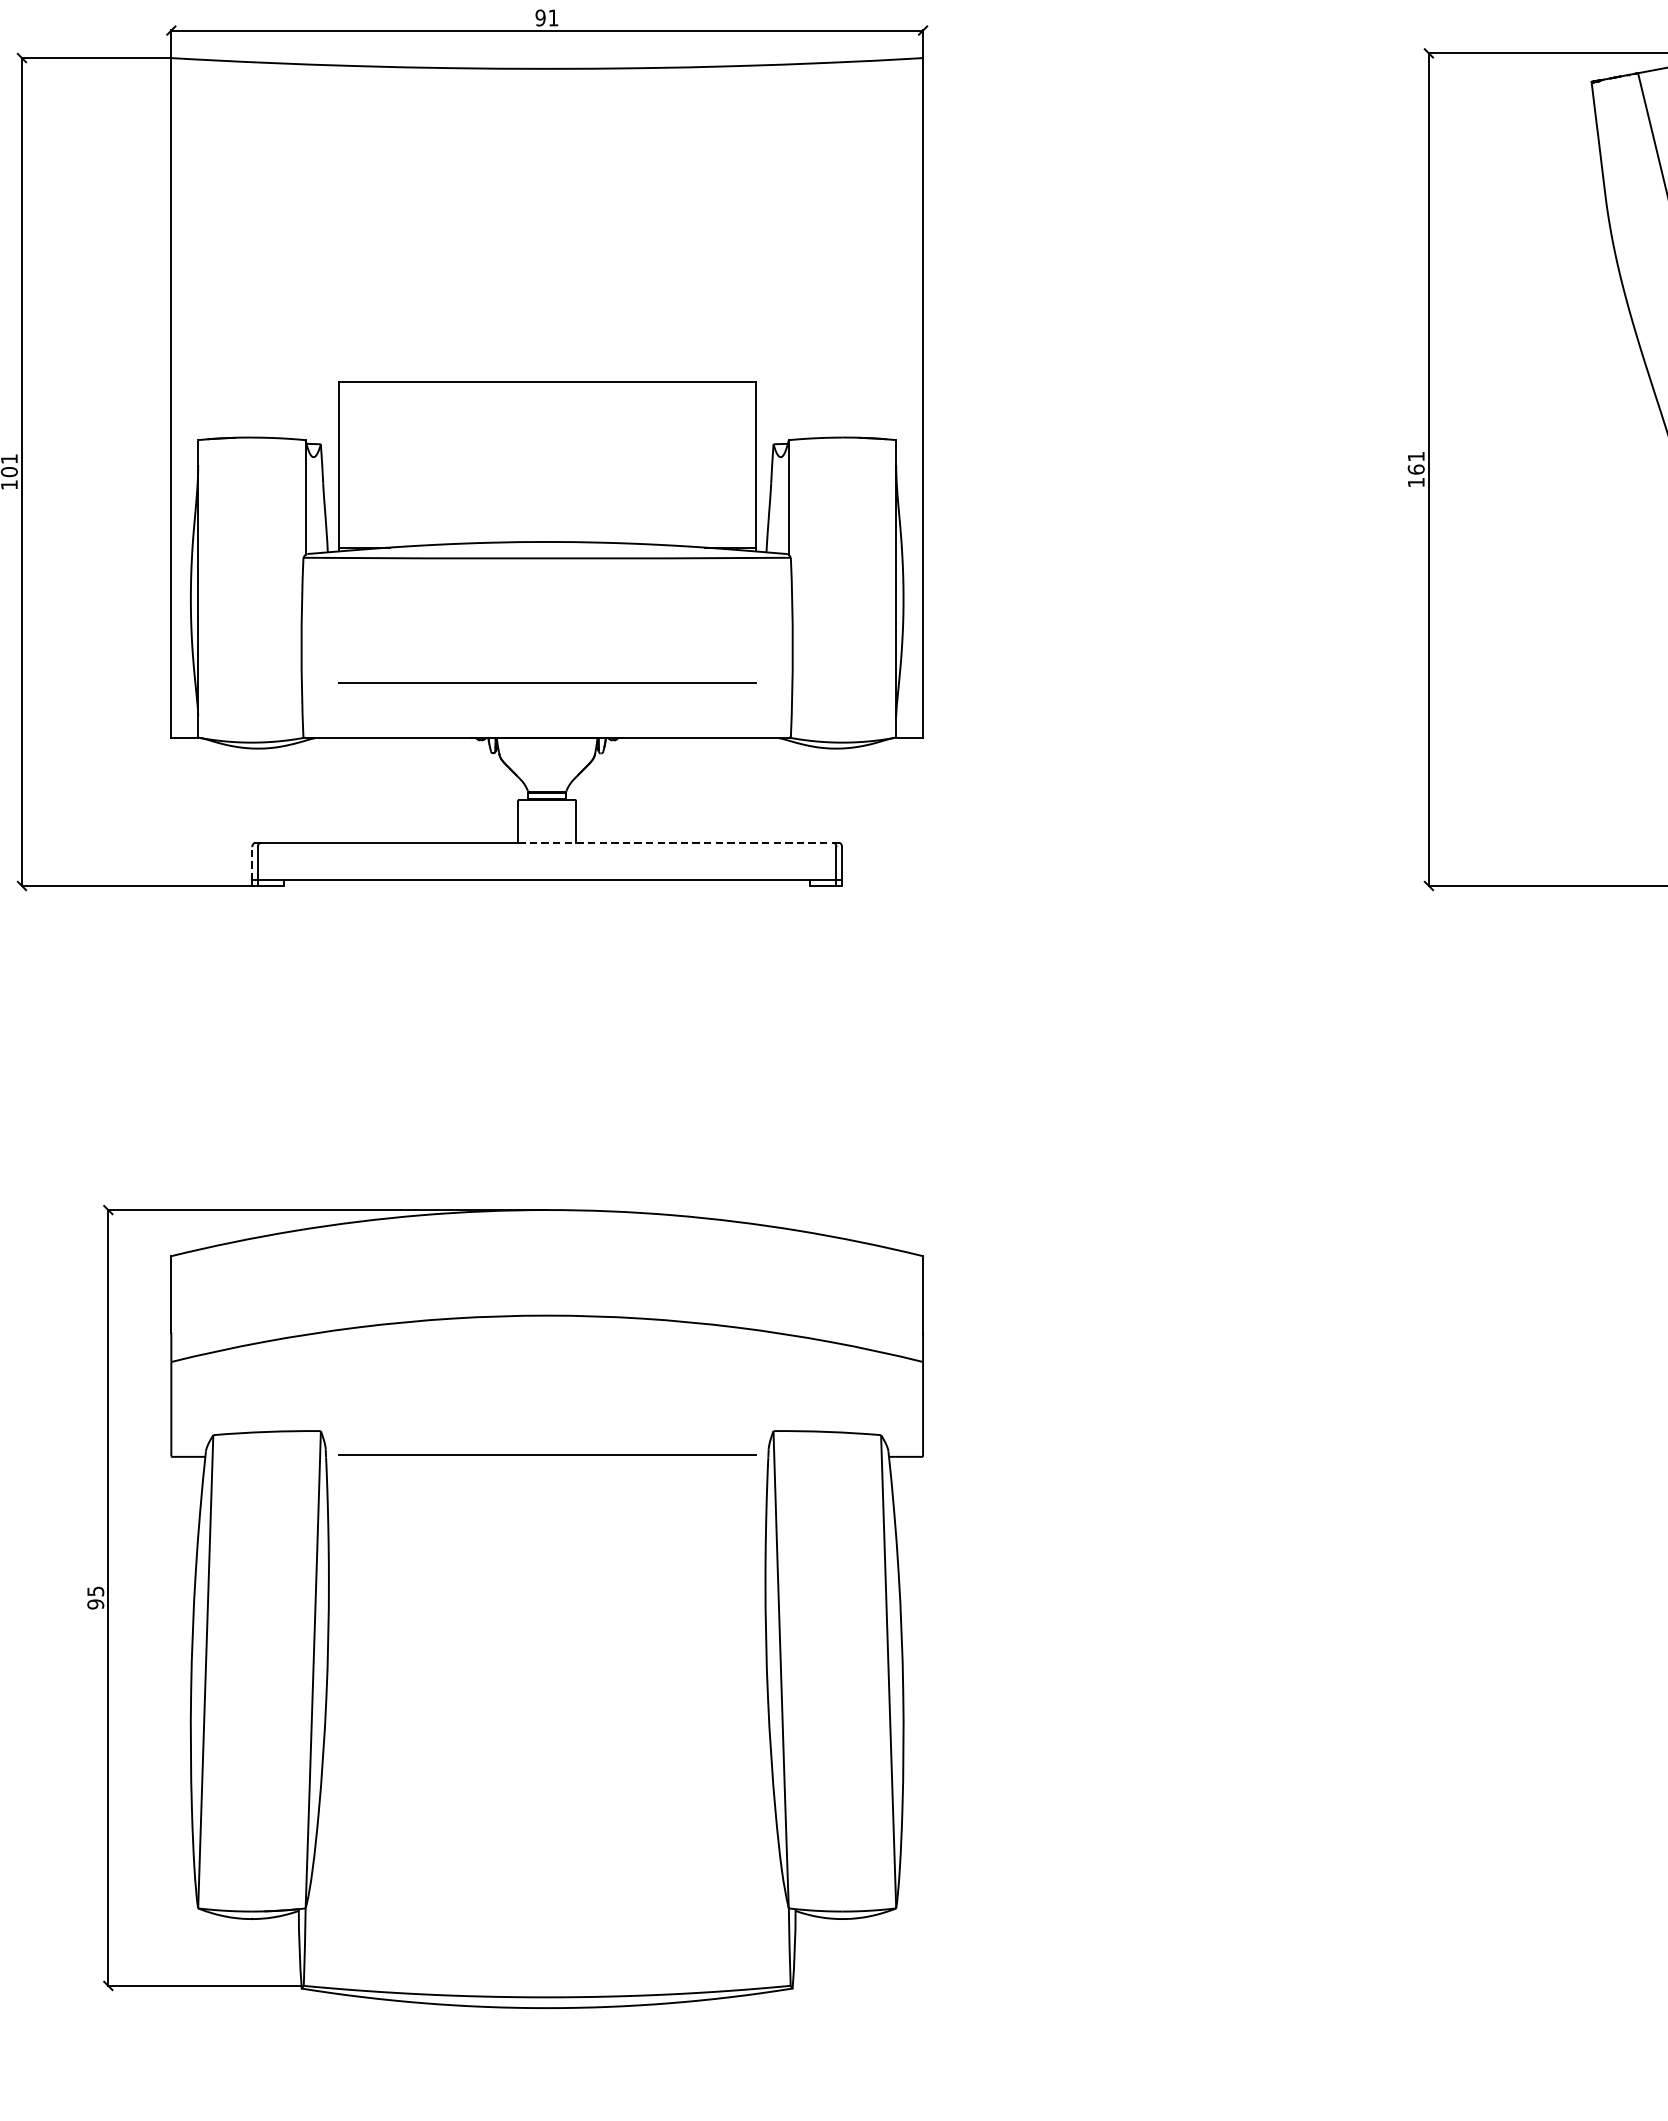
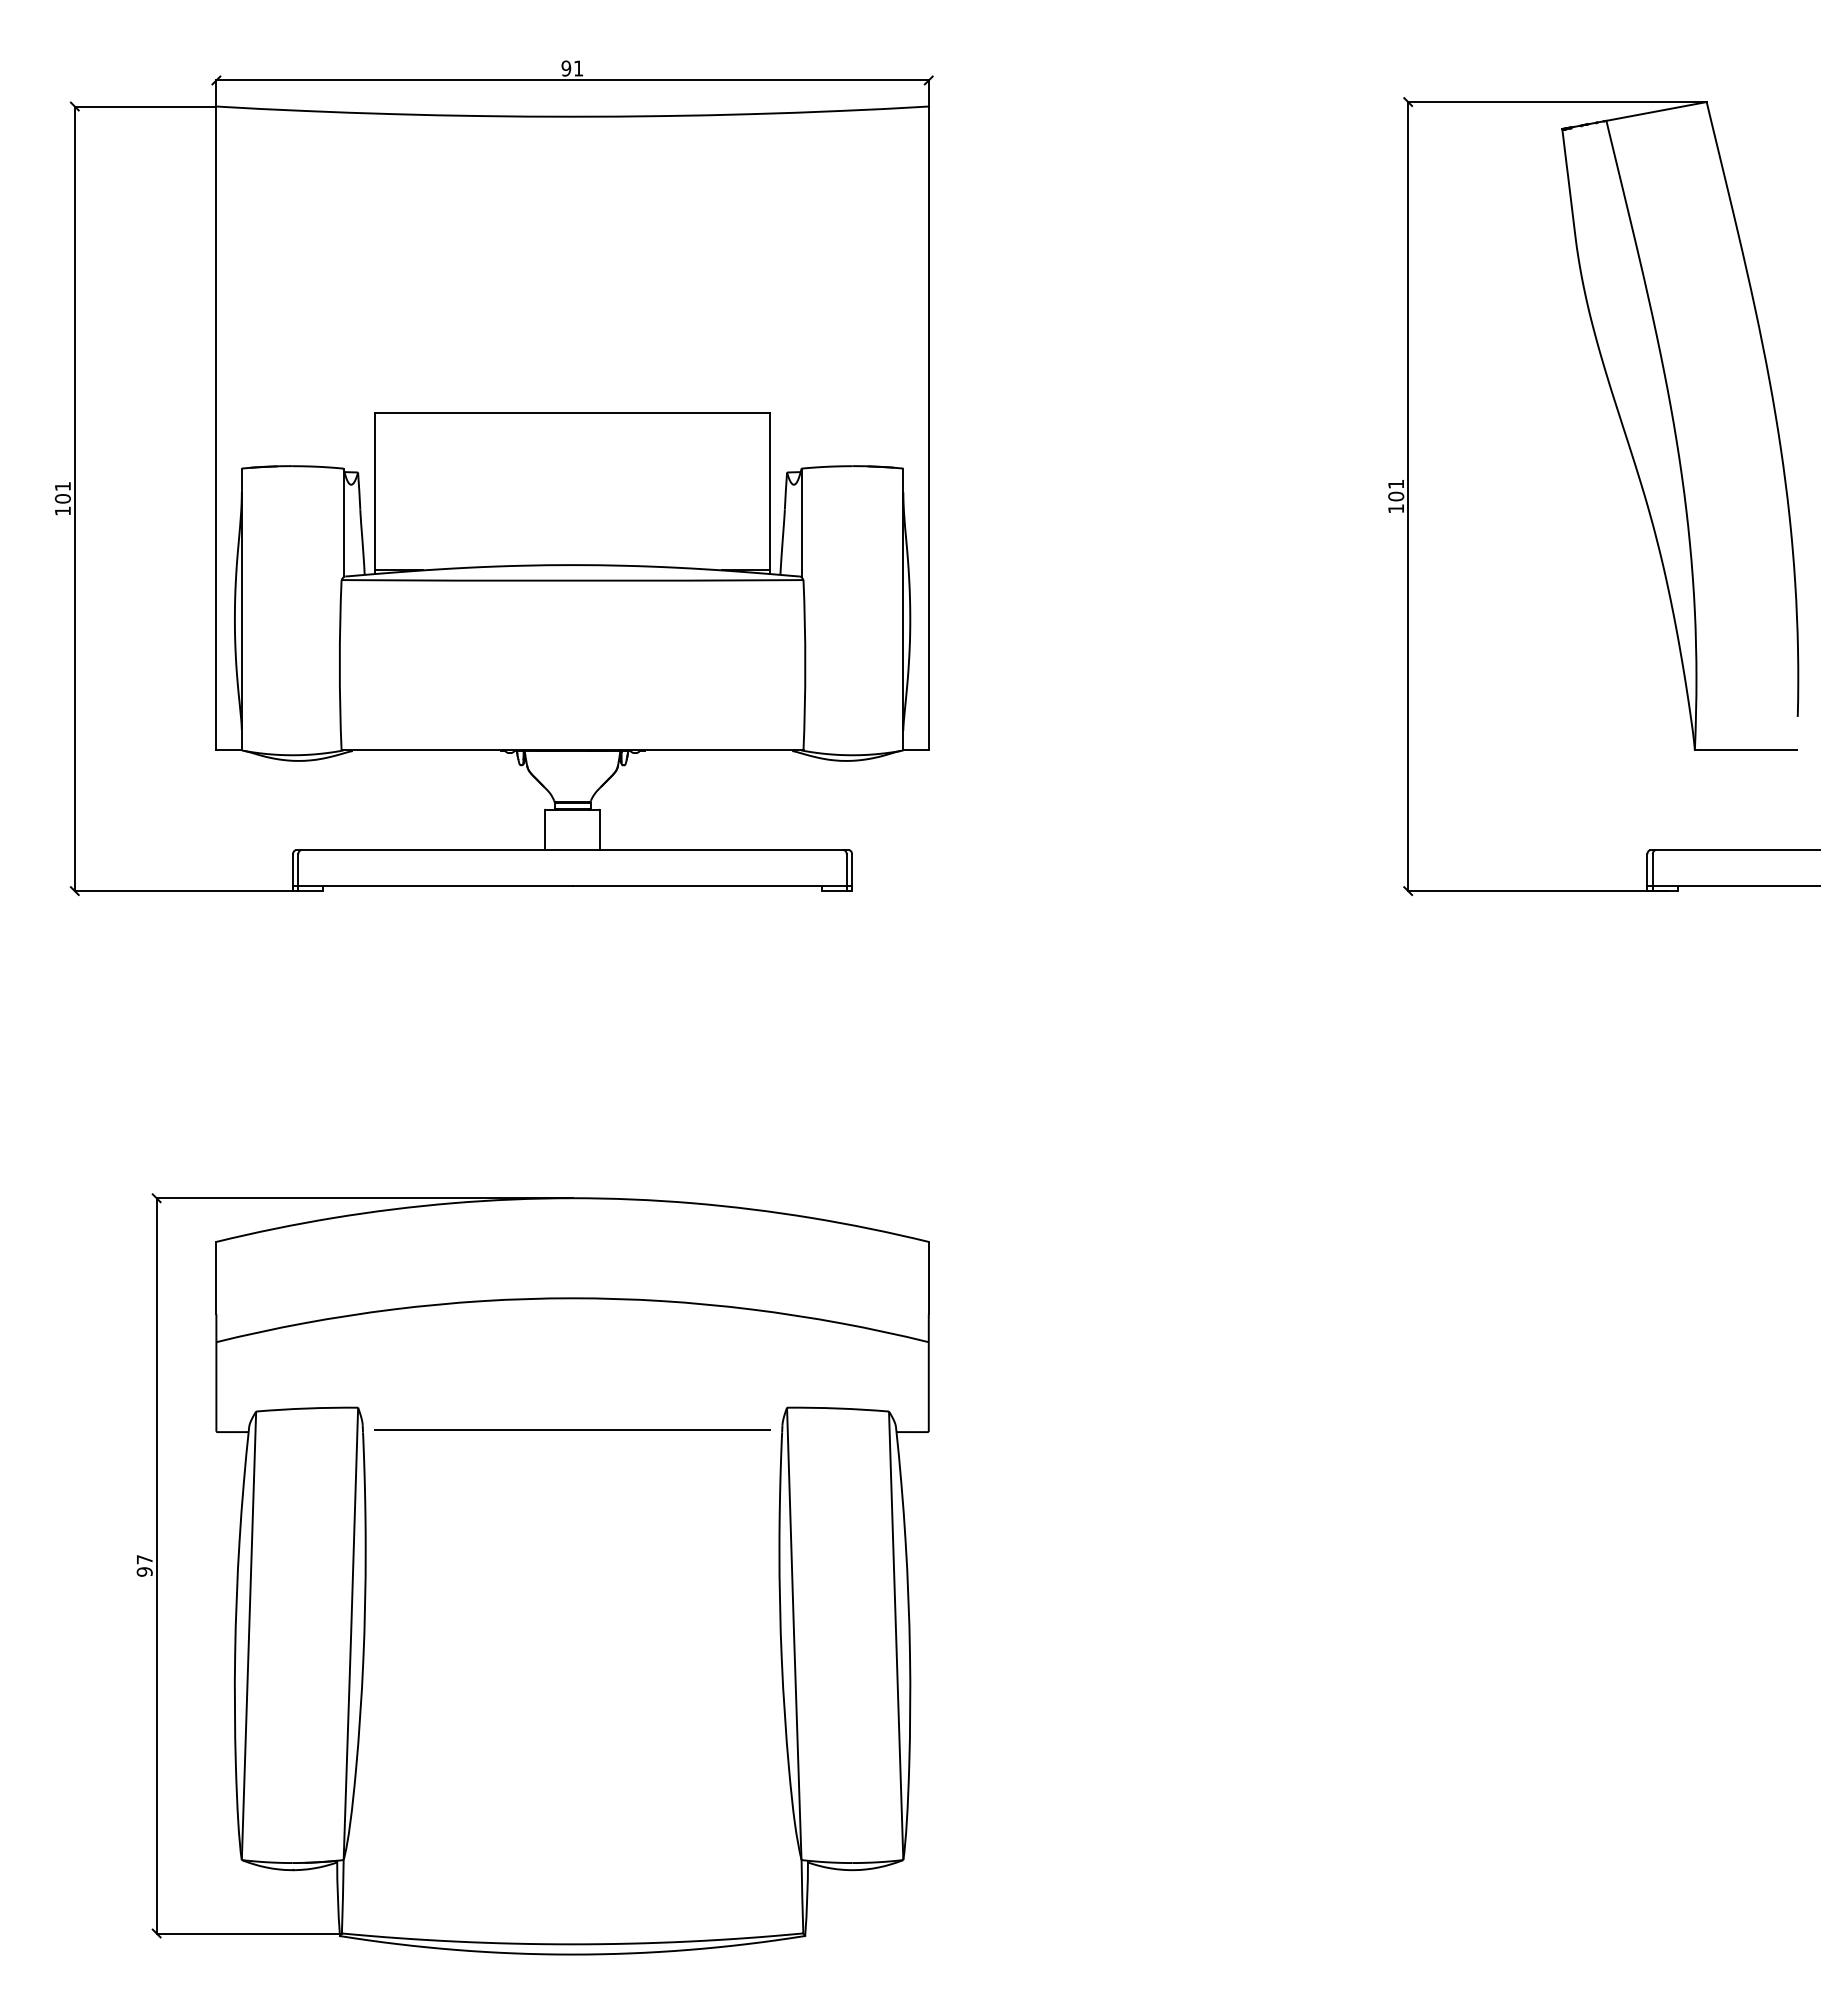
text: (1415, 469) -> (1395, 496), 161 -> 101
line: (547, 682) -> (572, 698), removed
line: (676, 843) -> (695, 850), dashed -> solid
line: (252, 863) -> (293, 869), dashed -> solid
text: (95, 1591) -> (144, 1559), 95 -> 97

